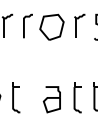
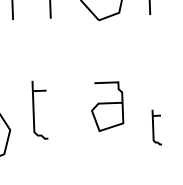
part: (16, 97) -> (40, 110), moved
part: (77, 97) -> (156, 127), size x0.6
part: (51, 99) -> (106, 106), moved

